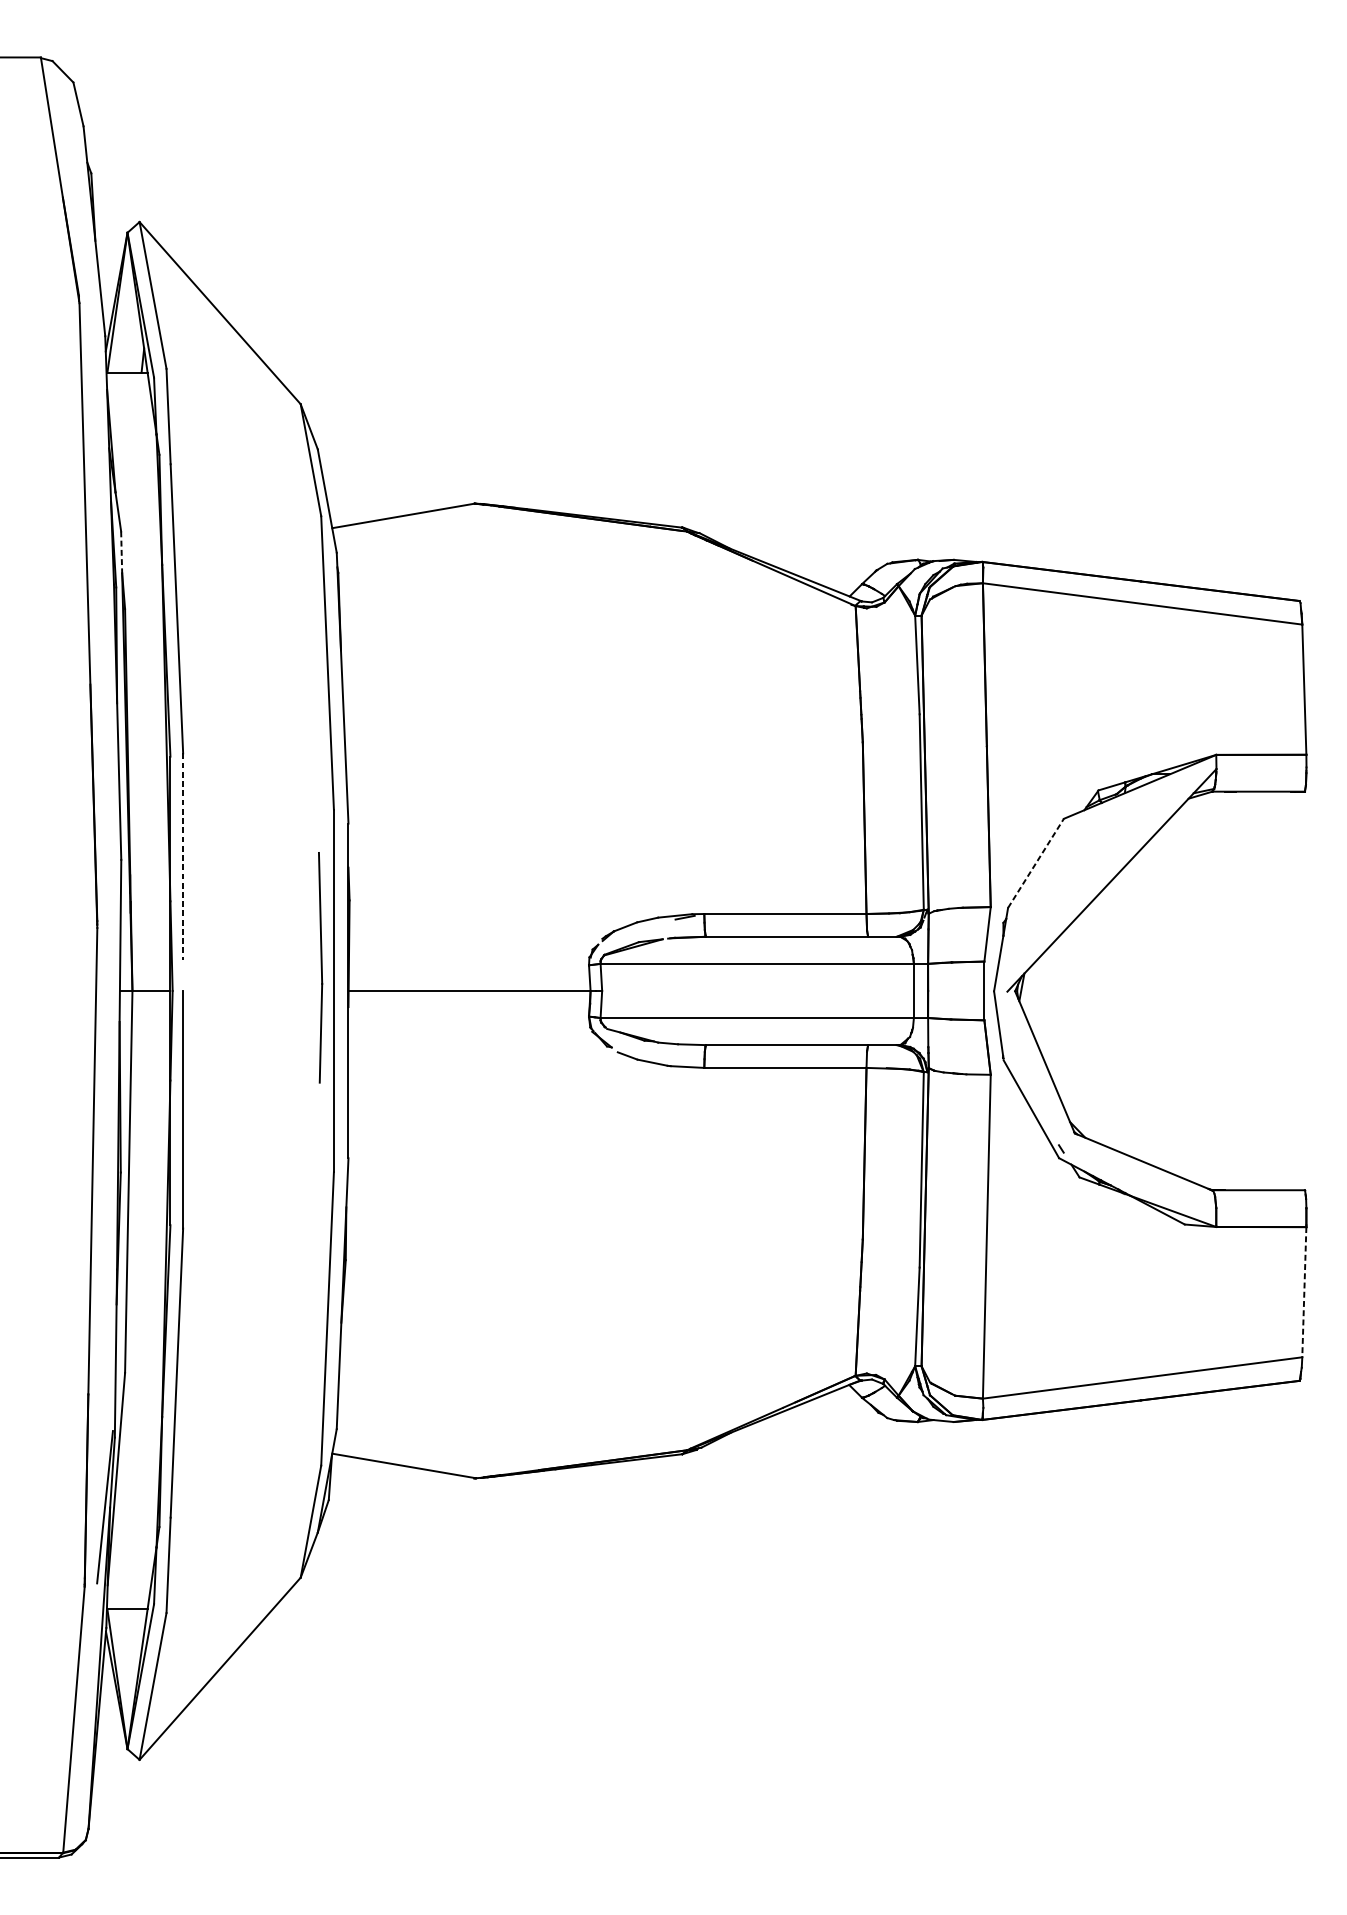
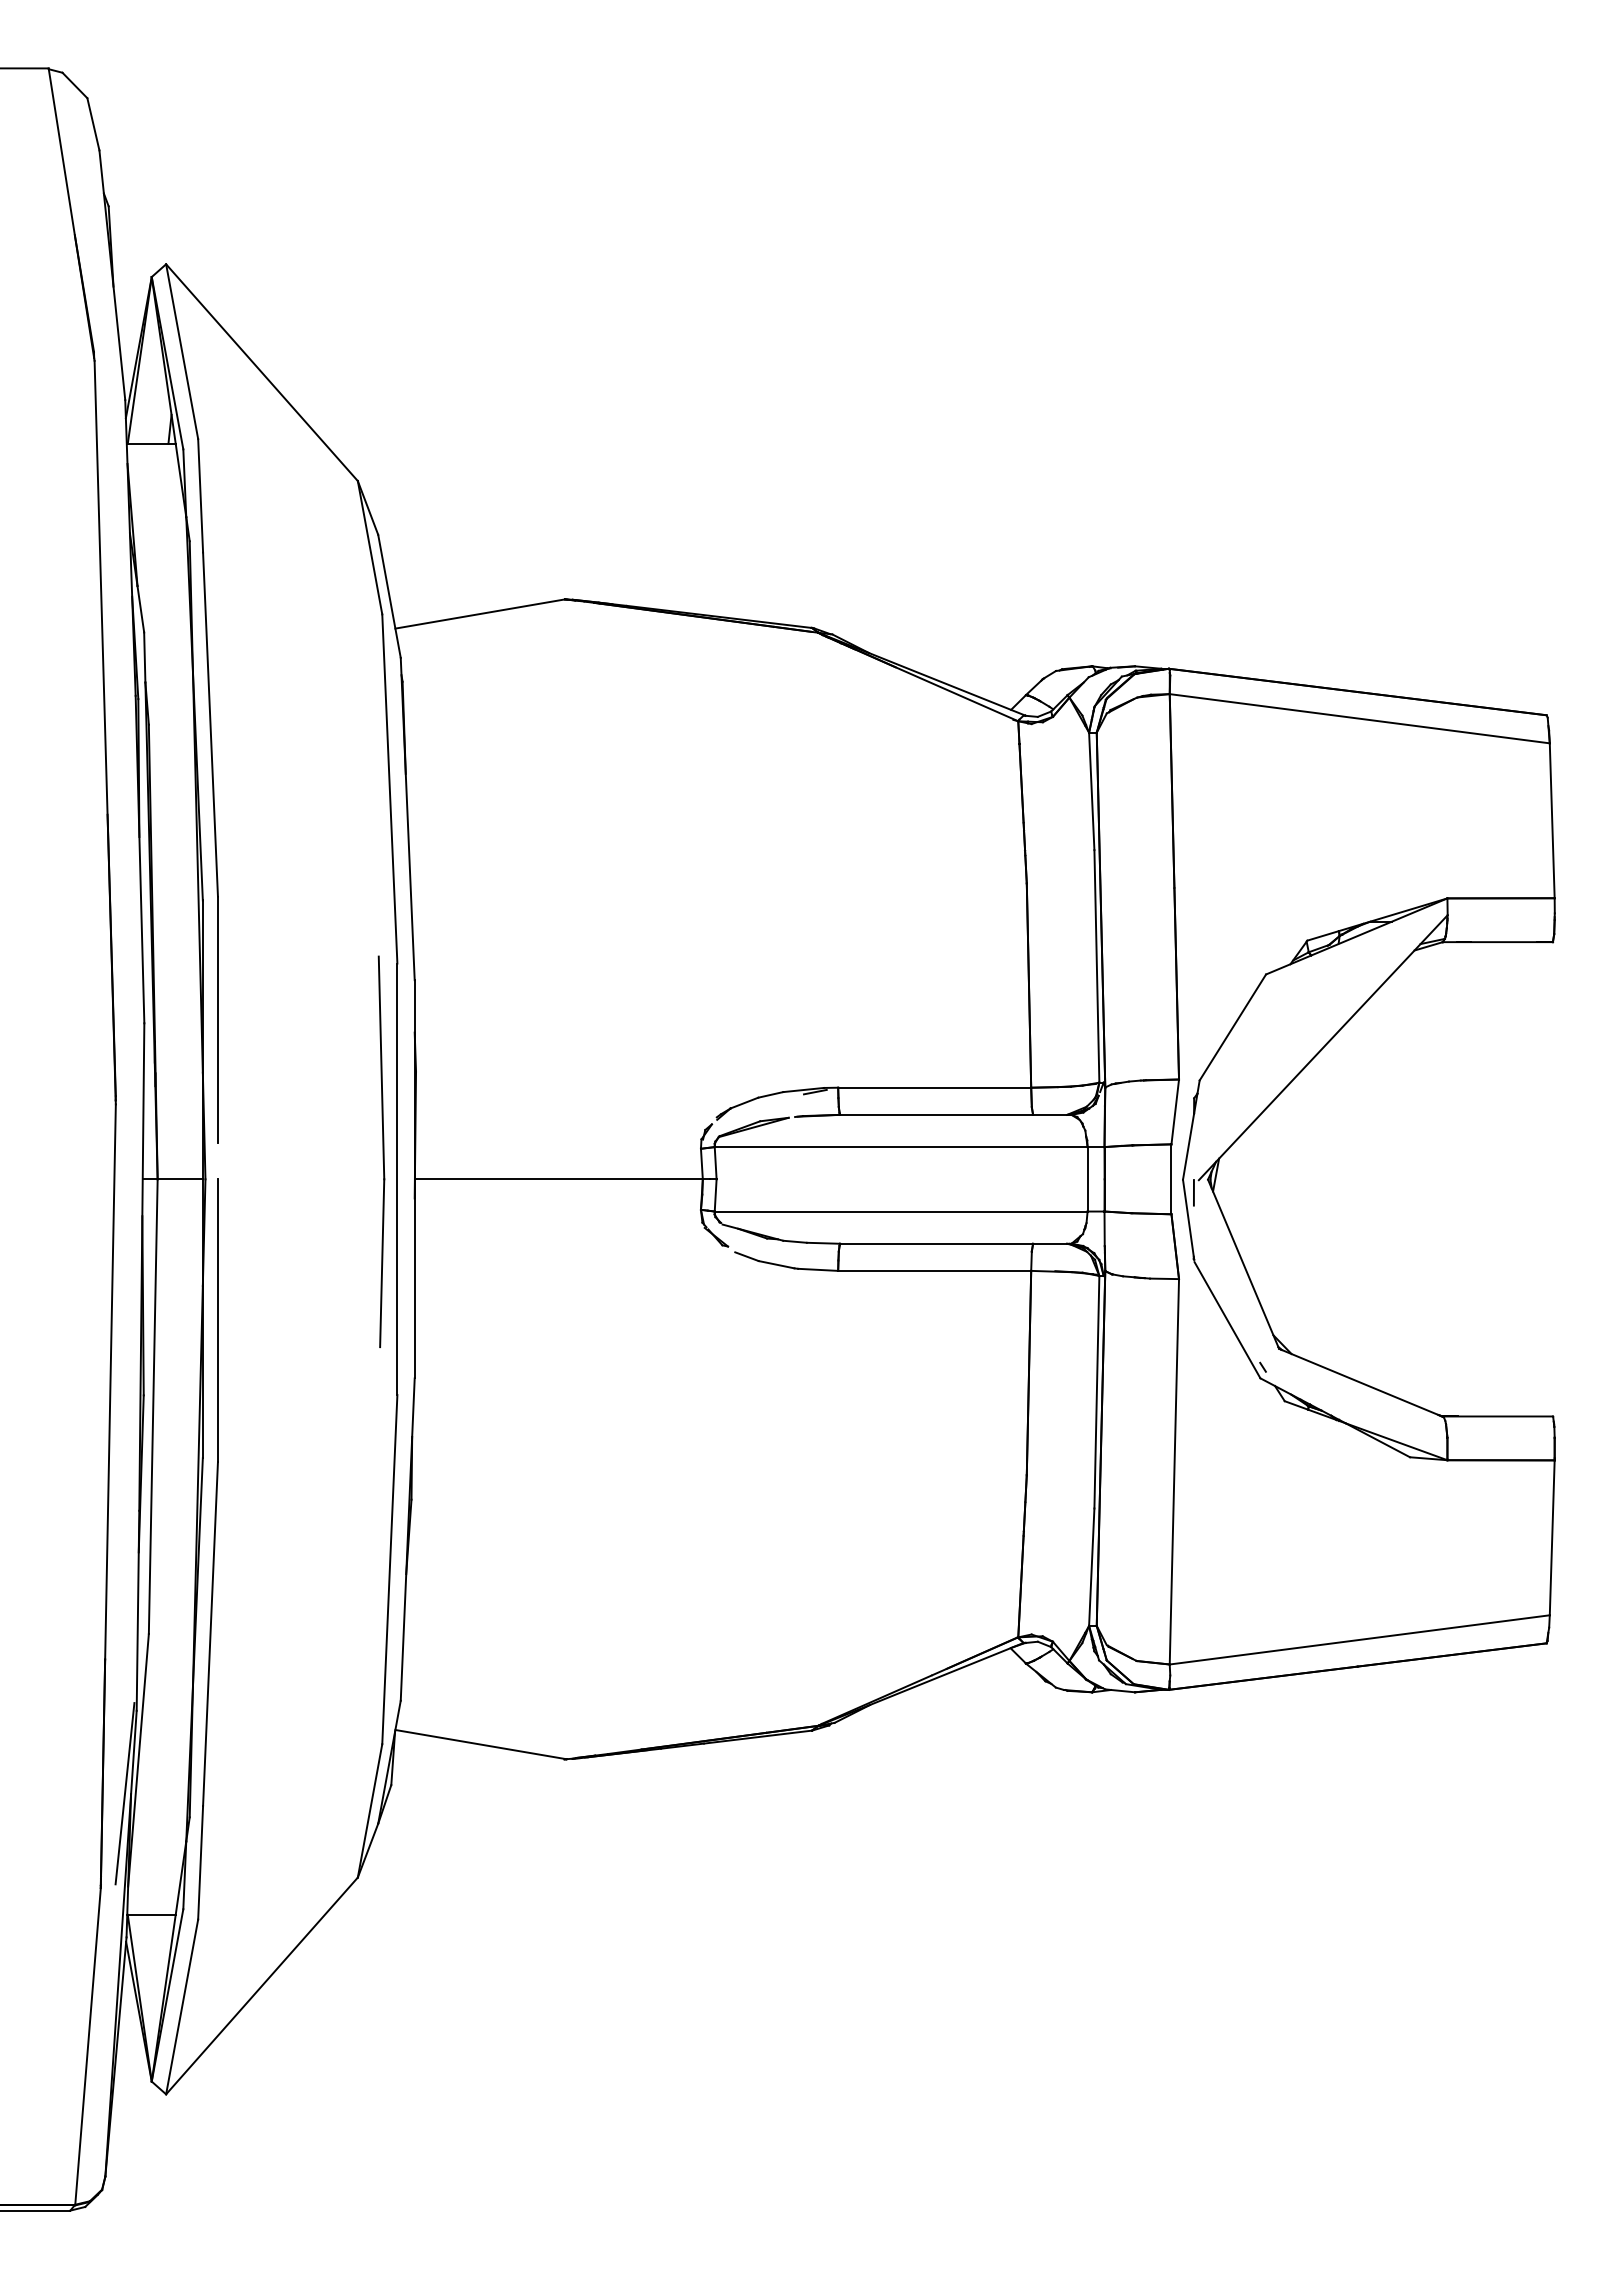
line: (121, 552) -> (144, 657), dashed -> solid
line: (182, 857) -> (217, 1020), dashed -> solid
line: (1035, 863) -> (1232, 1027), dashed -> solid
part: (320, 967) -> (381, 1151), size x1.43
line: (1002, 1002) -> (1193, 1192), added
line: (1304, 1292) -> (1552, 1538), dashed -> solid

